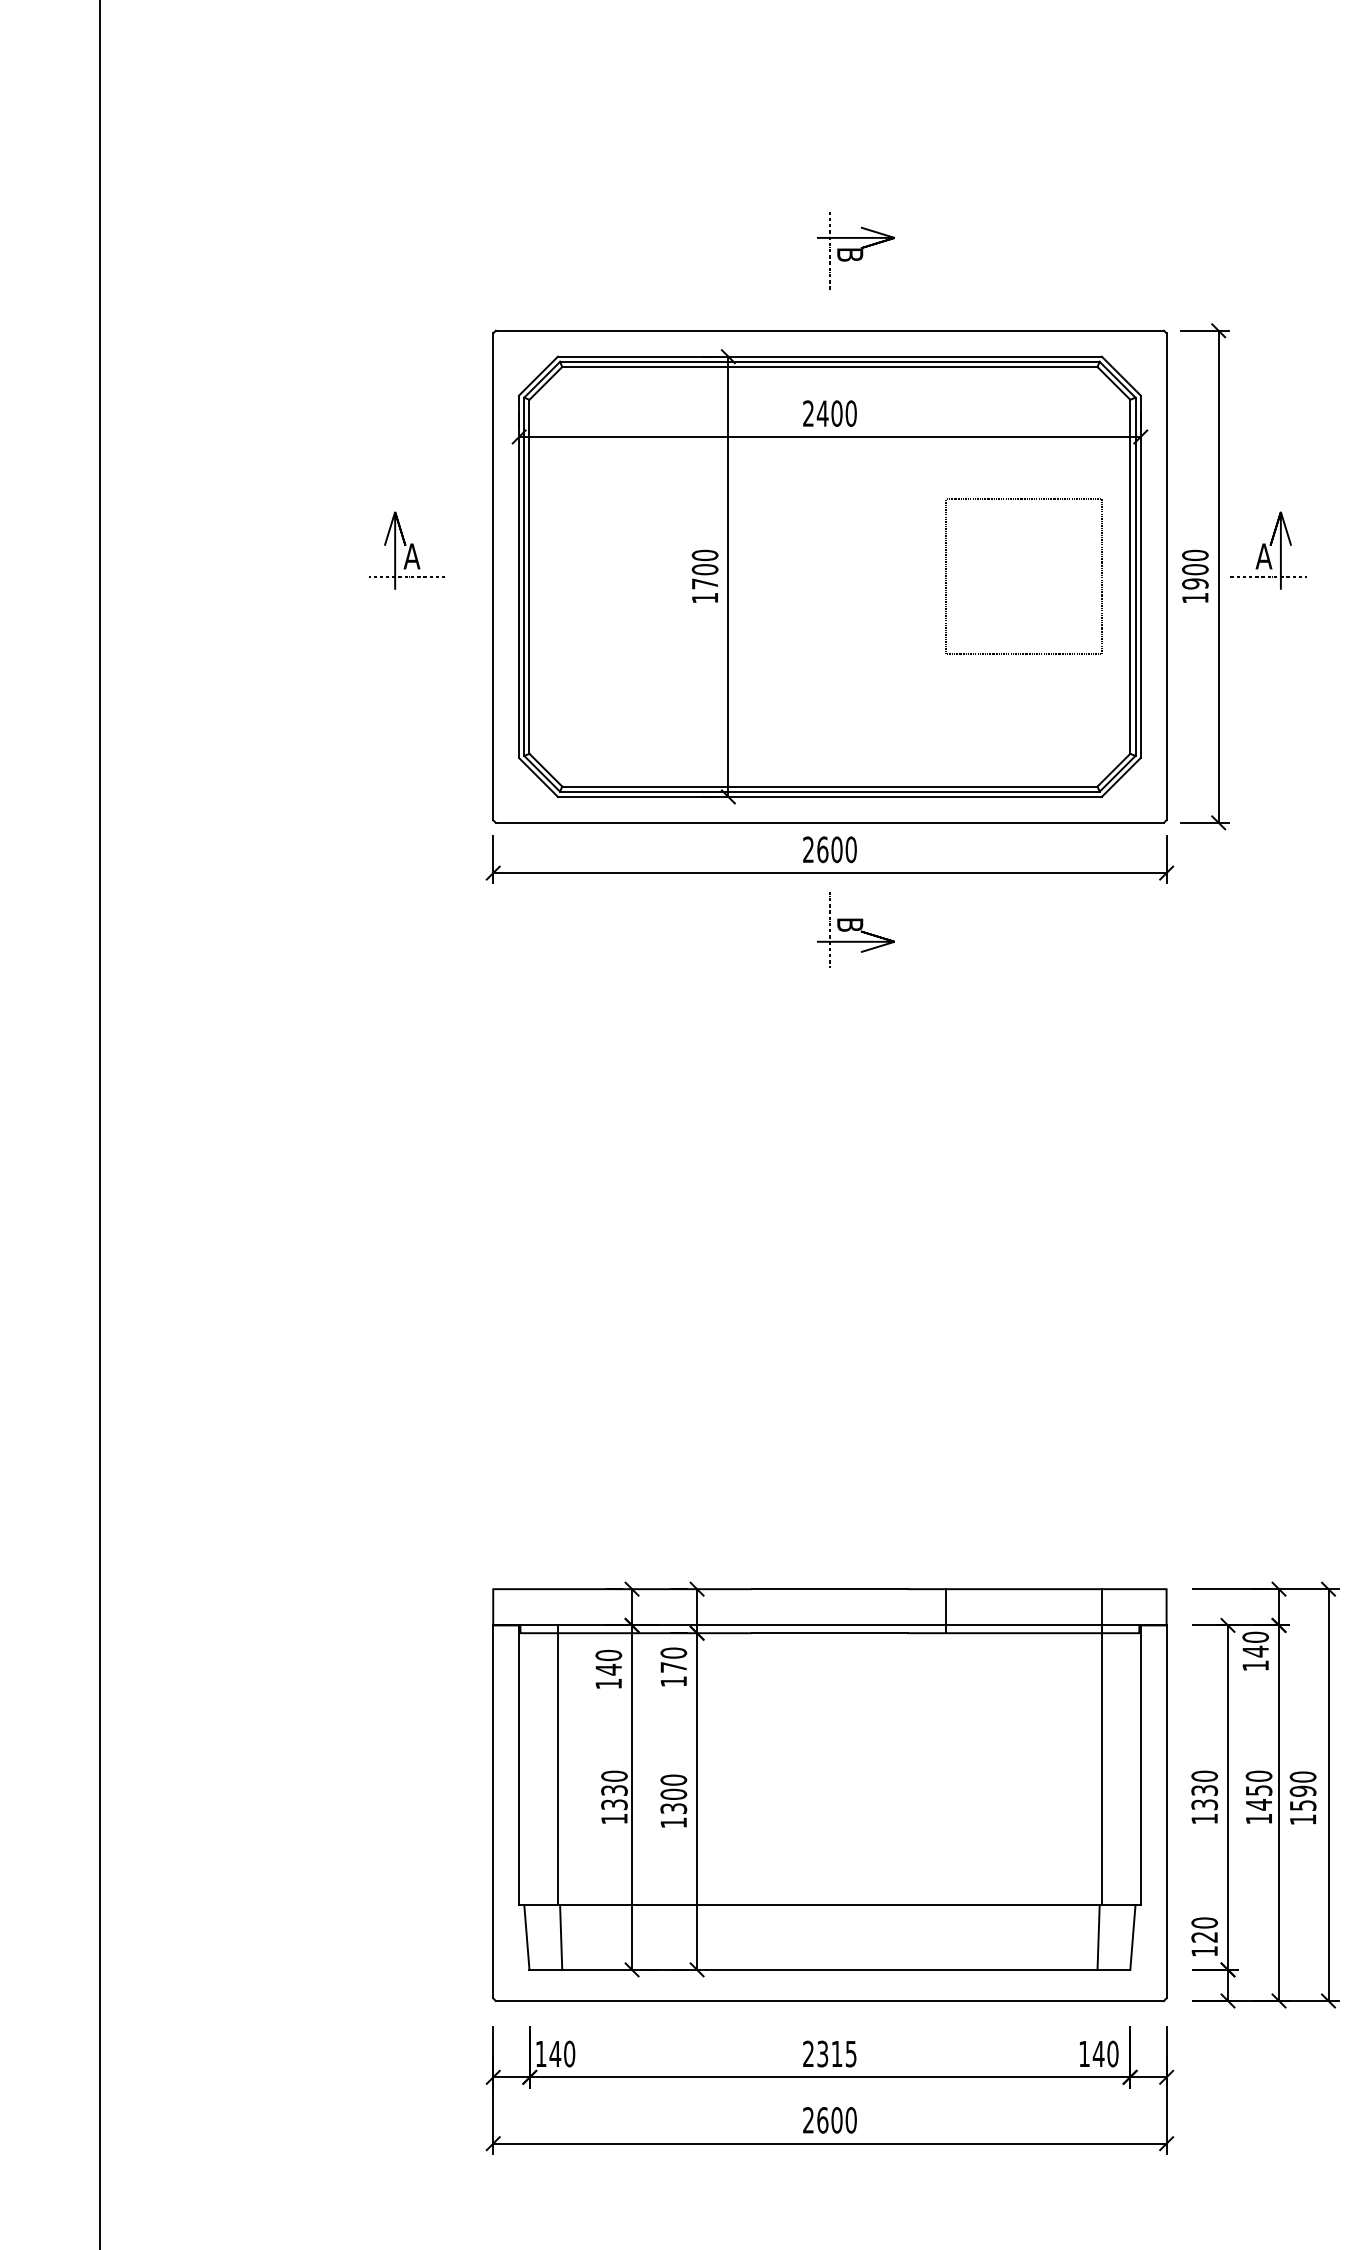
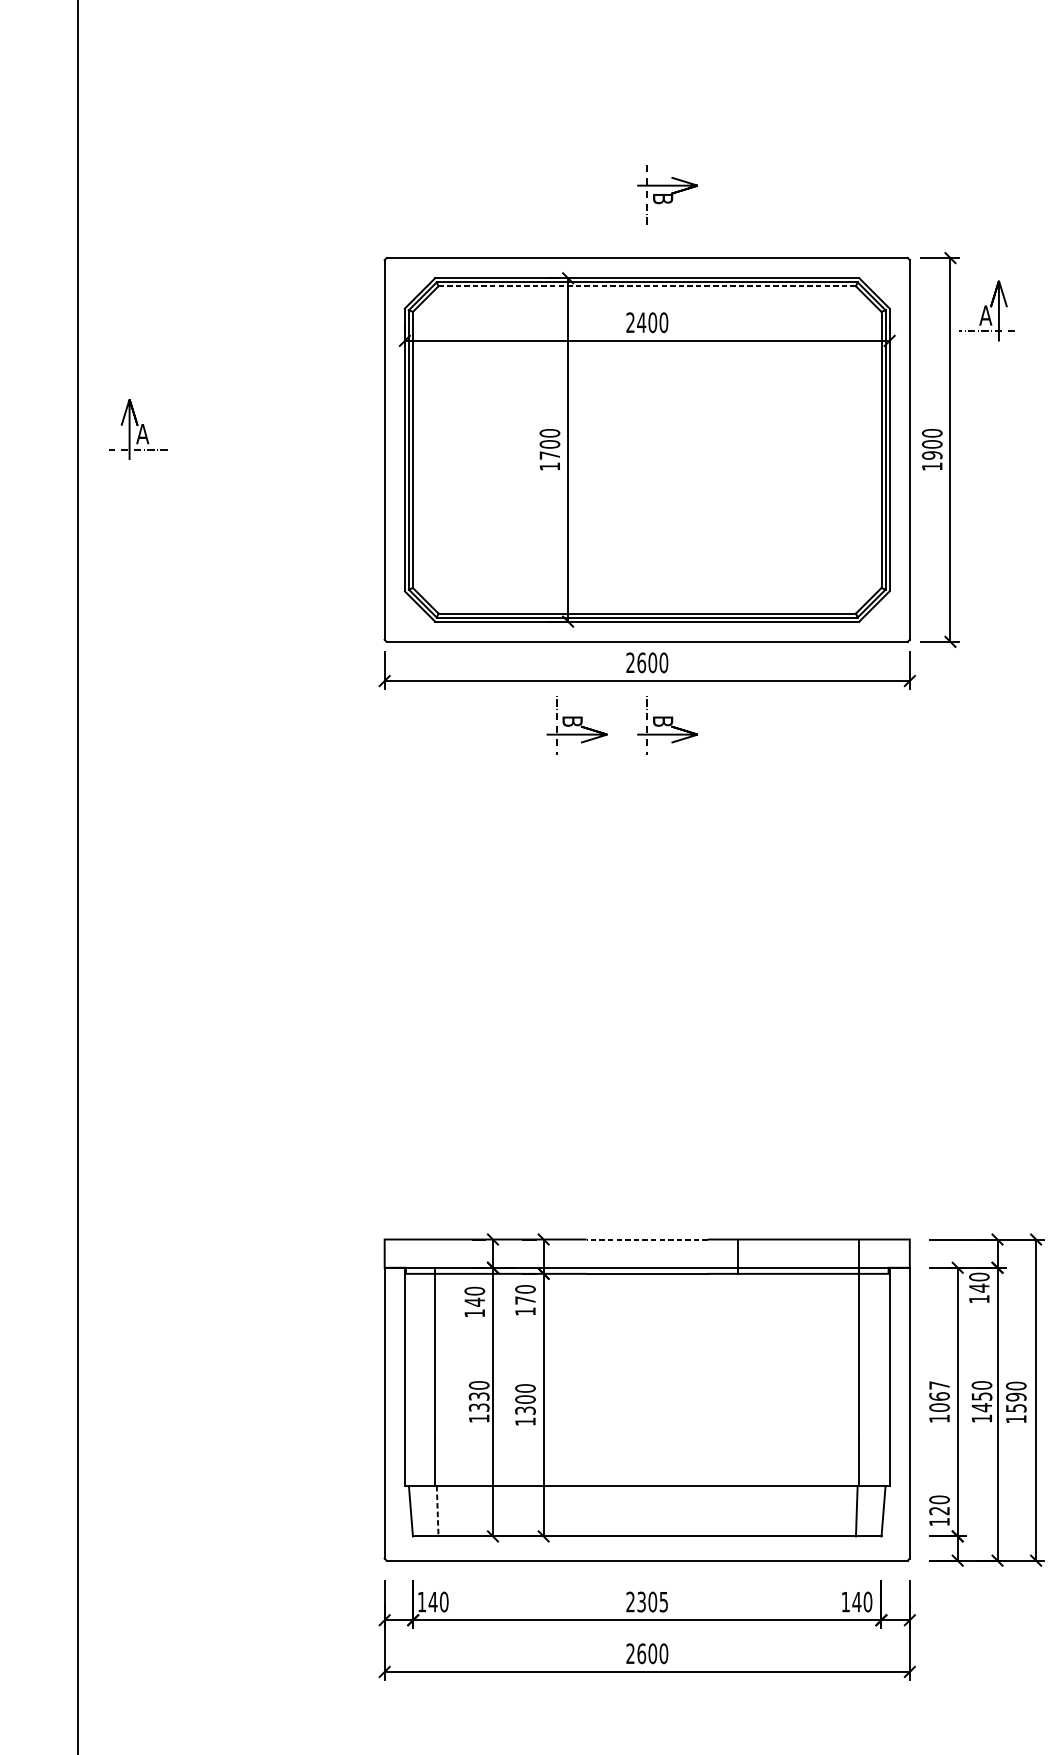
line: (829, 367) -> (646, 286), solid -> dashed
part: (406, 550) -> (138, 429), moved
part: (1268, 550) -> (989, 310), moved
part: (946, 576) -> (738, 449), removed
part: (739, 929) -> (576, 725), added
line: (829, 1589) -> (646, 1239), solid -> dashed
text: (1204, 1790) -> (939, 1396), 1330 -> 1067
line: (561, 1938) -> (437, 1511), solid -> dashed
text: (836, 2053) -> (652, 1601), 2315 -> 2305

